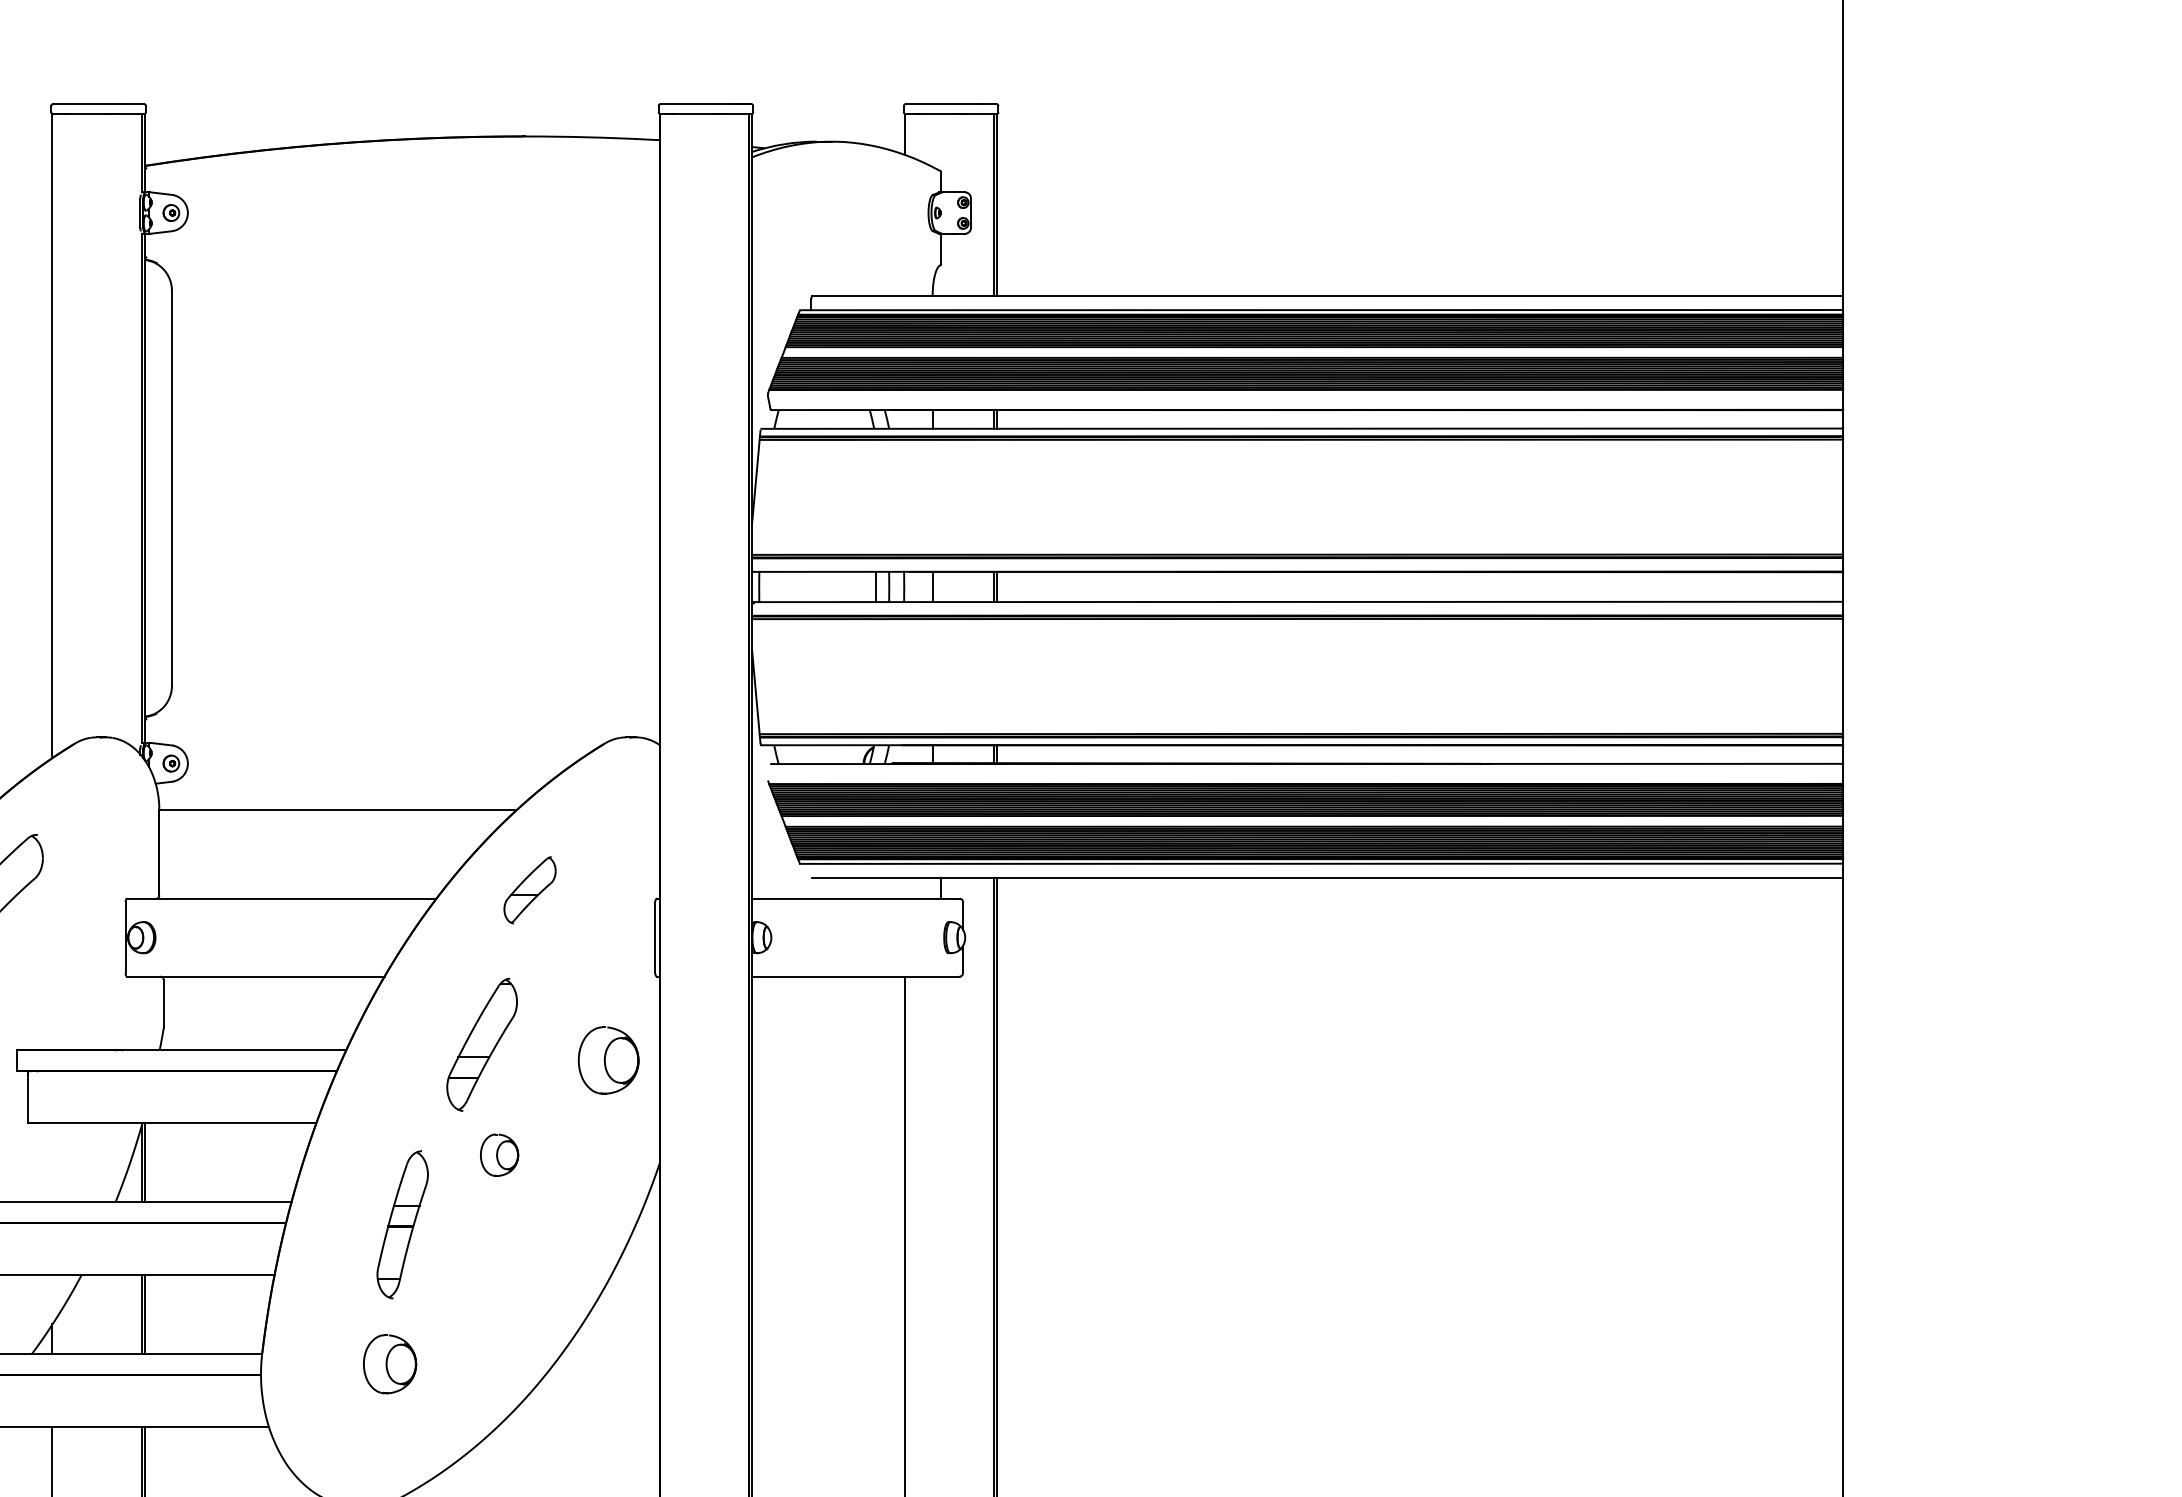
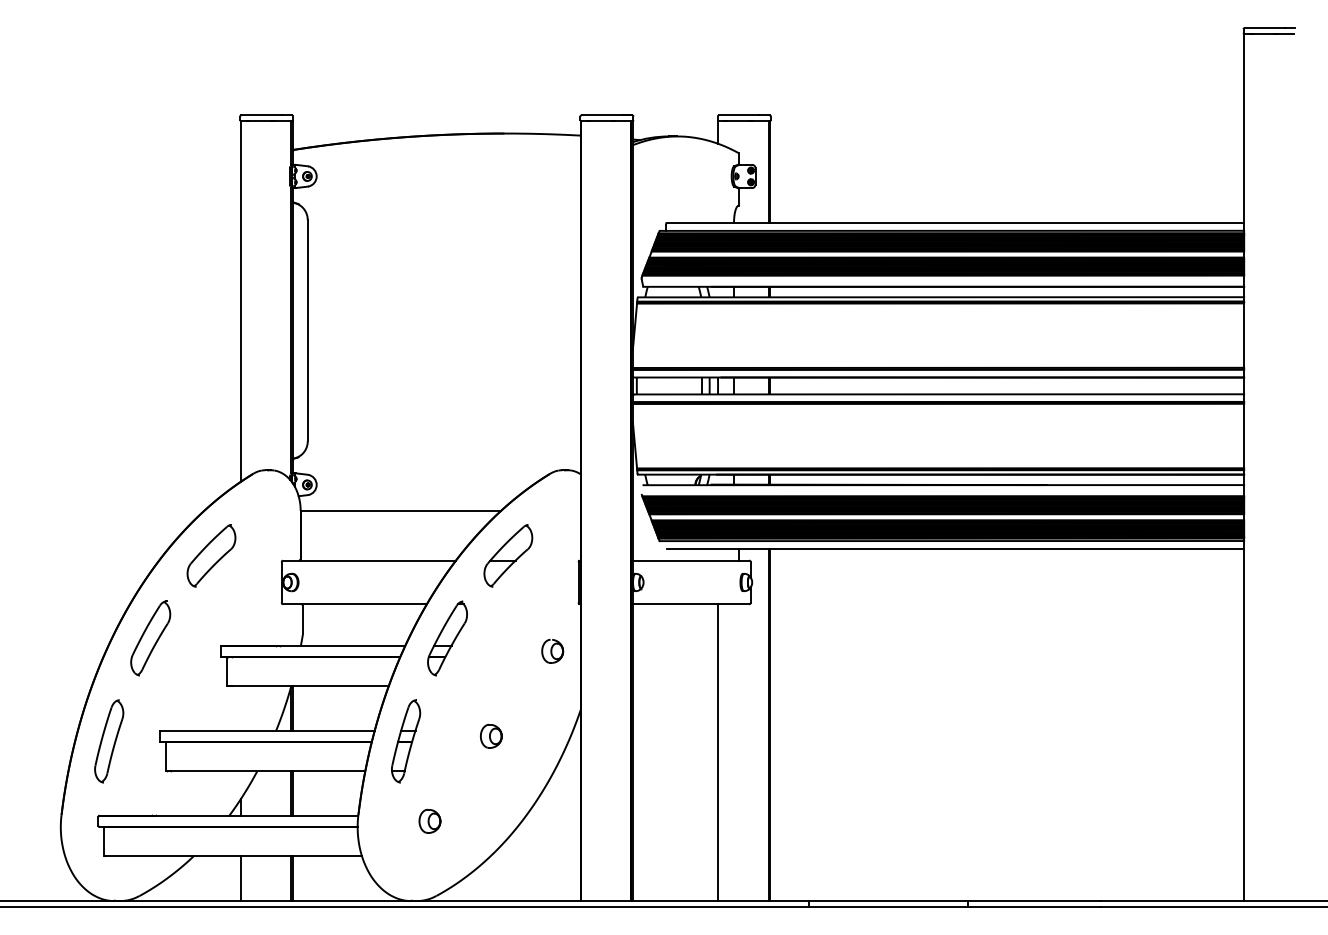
part: (530, 889) -> (508, 555), size x1.67
part: (482, 1044) -> (447, 638), moved
part: (608, 1060) -> (552, 651), size x0.62
part: (499, 1153) -> (491, 735), moved
part: (403, 1225) -> (406, 741), moved
part: (389, 1362) -> (429, 820), size x0.71

